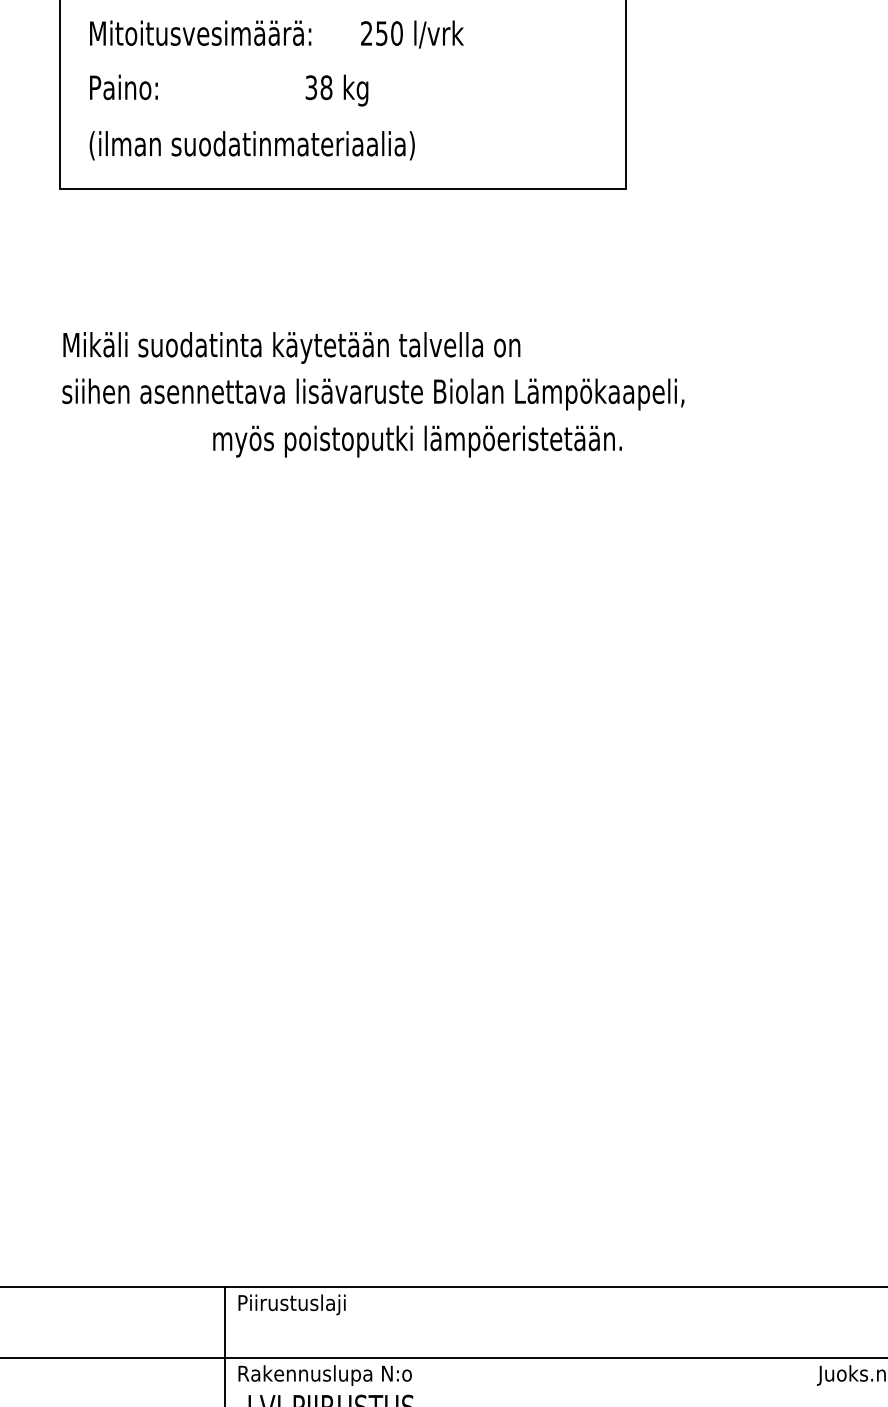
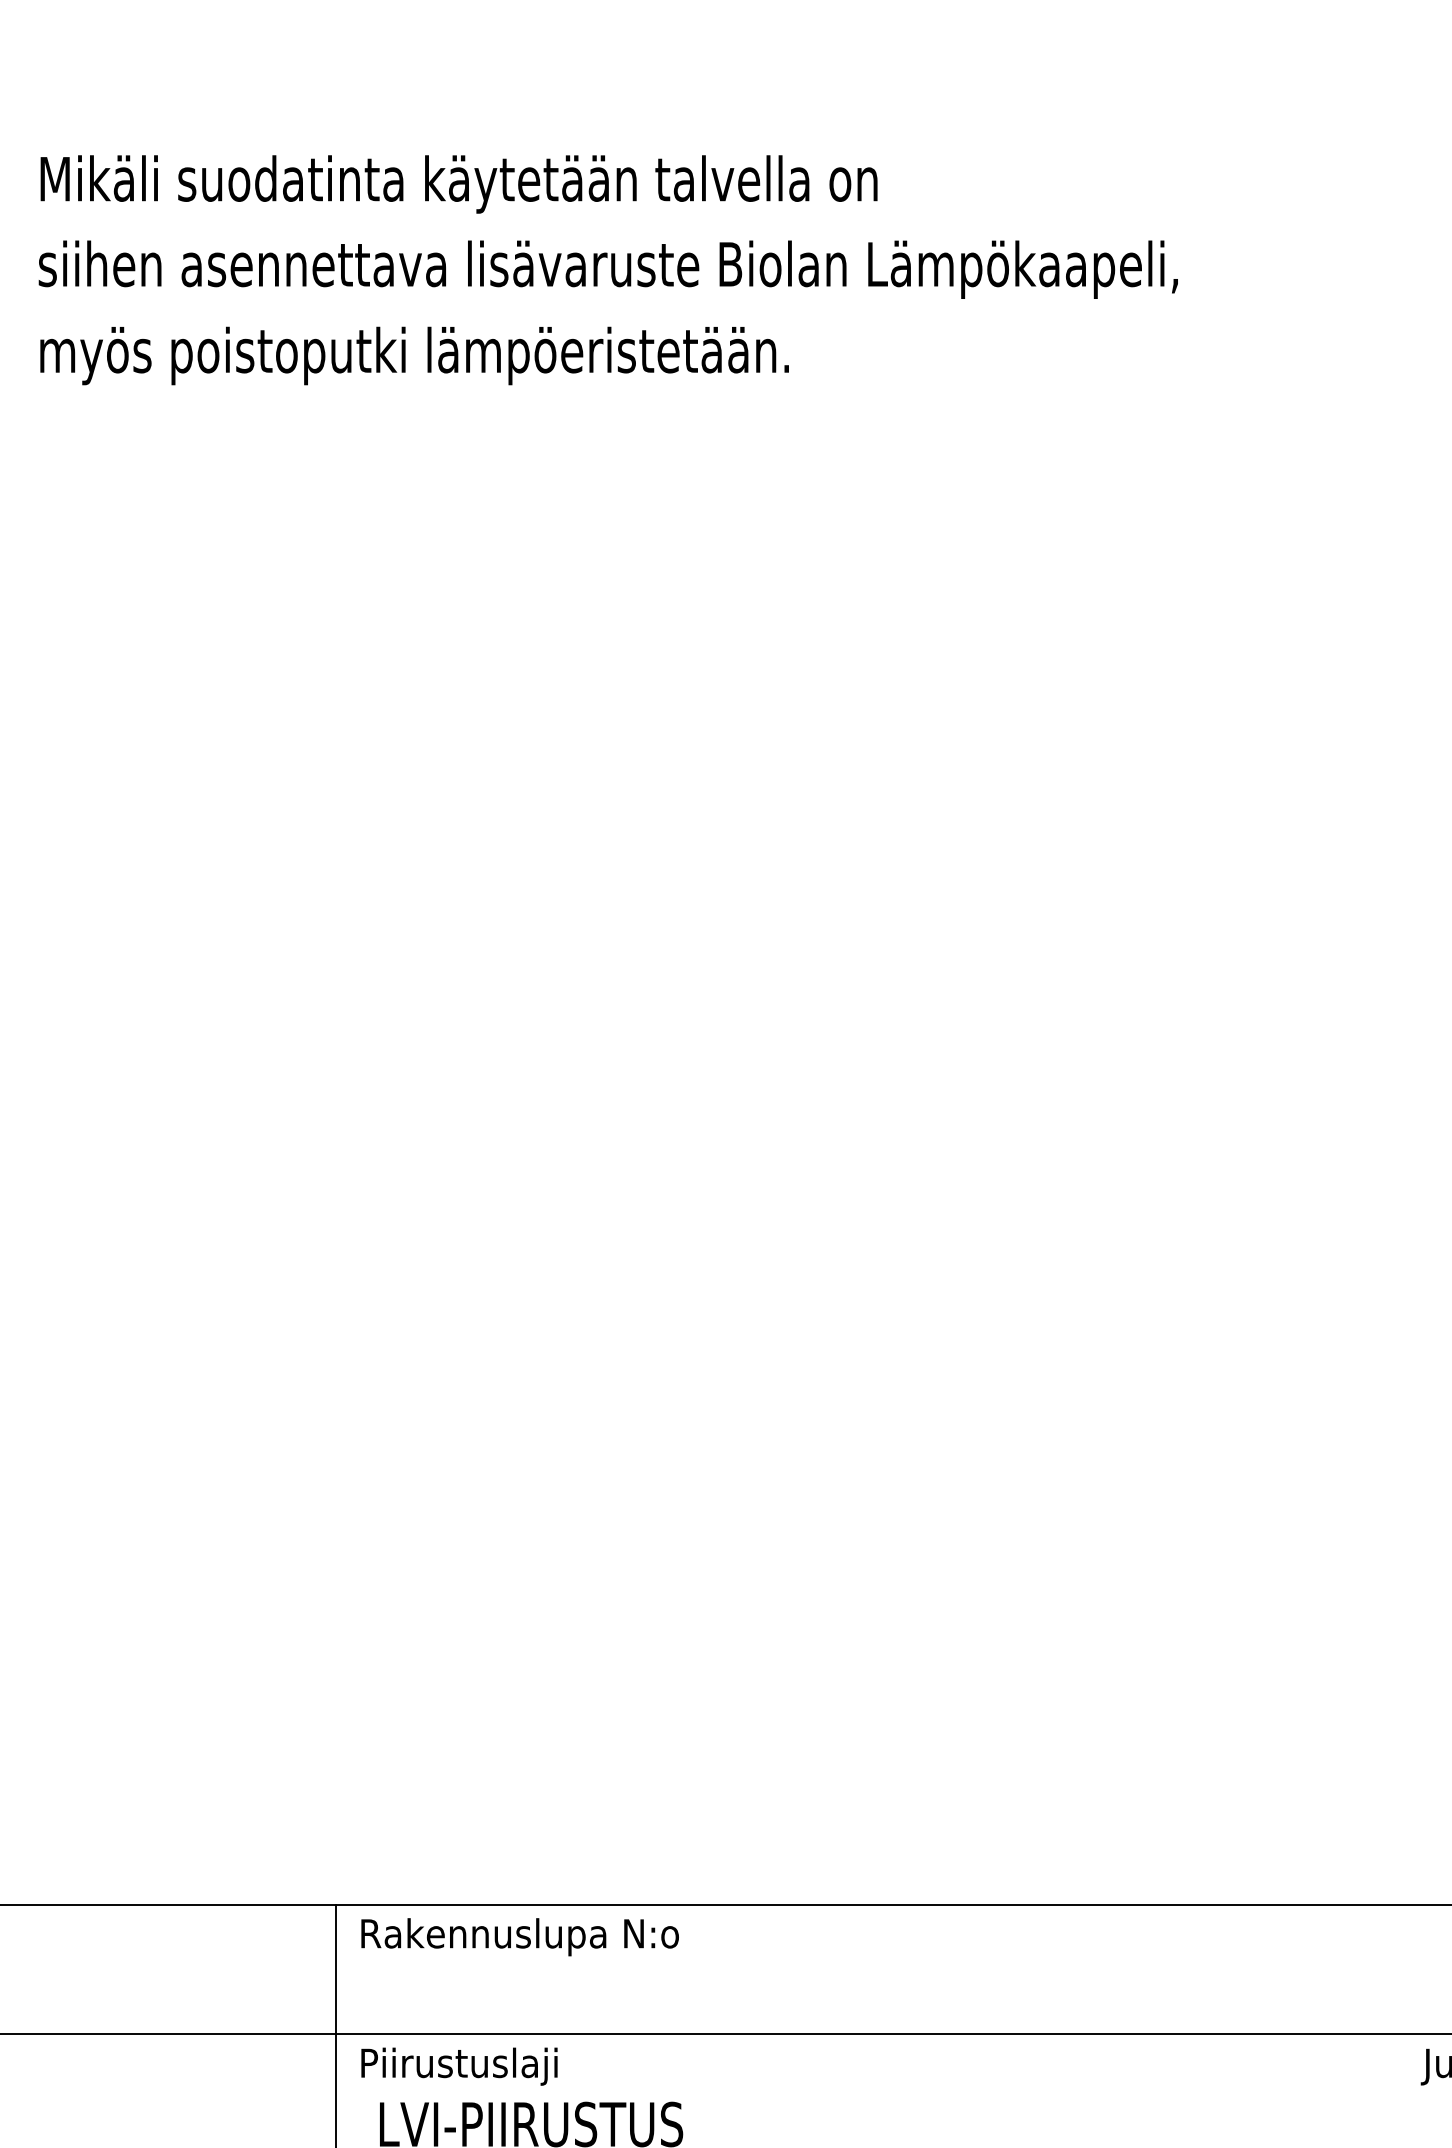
text: (417, 441) -> (414, 355), moved
text: (325, 1304) -> (520, 1936), Piirustuslaji -> Rakennuslupa N:o
text: (325, 1375) -> (520, 2066), Rakennuslupa N:o -> Piirustuslaji

